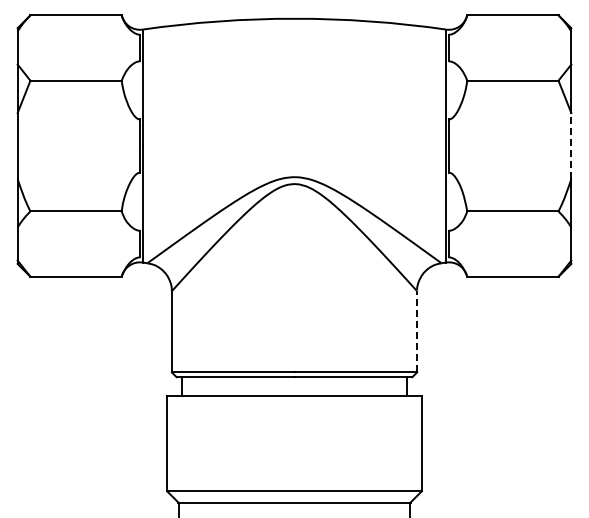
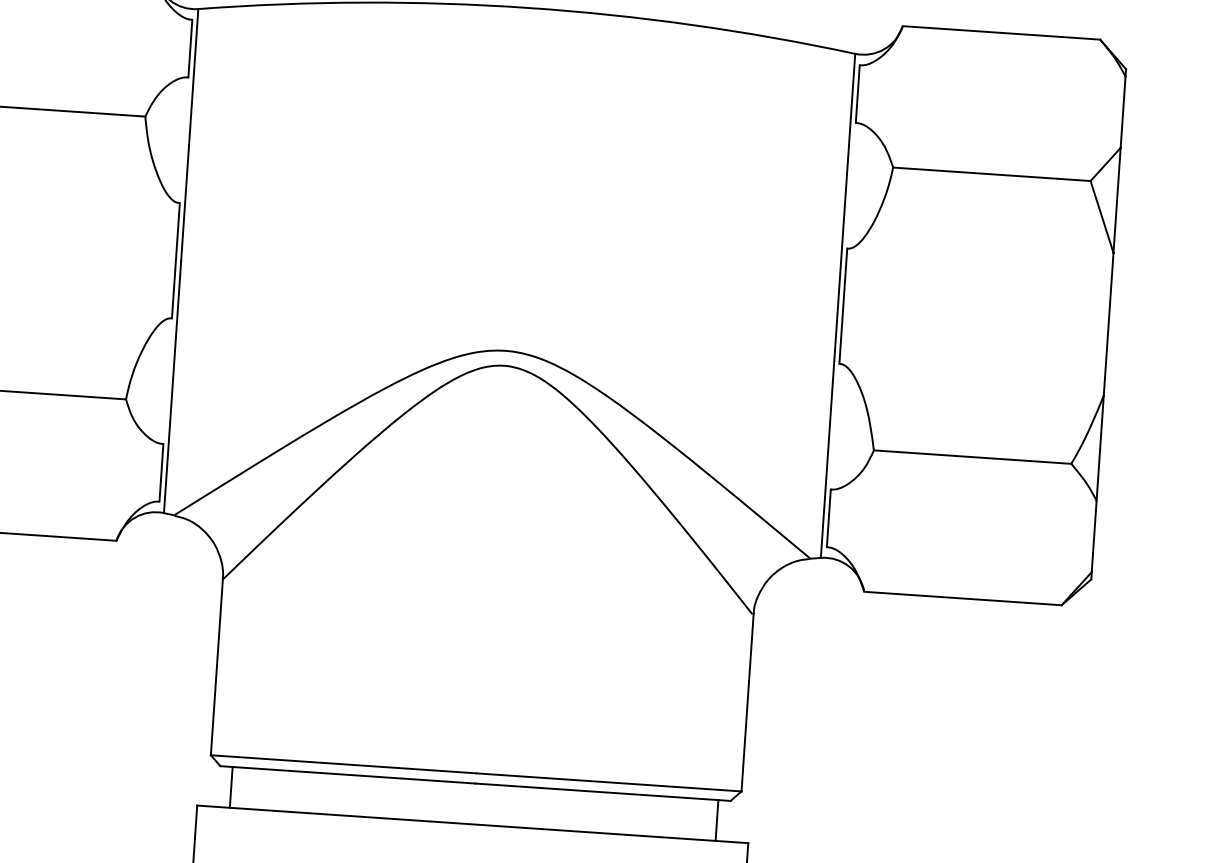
line: (571, 145) -> (1109, 323), dashed -> solid
line: (417, 331) -> (748, 702), dashed -> solid

